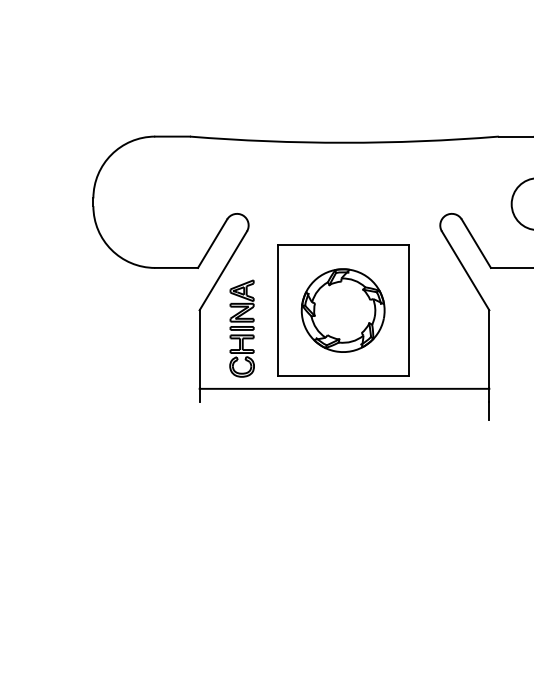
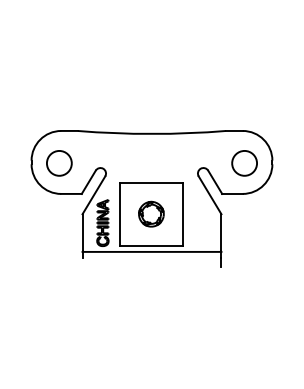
circle: (151, 204) -> (59, 163), added
part: (343, 308) -> (151, 213), size x0.62

